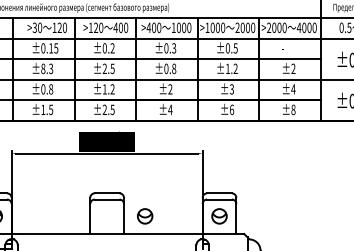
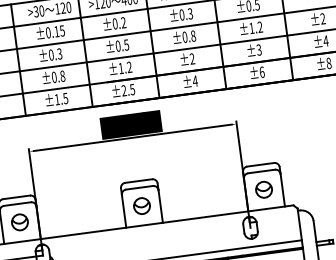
text: (43, 68) -> (51, 54), ±8.3 -> ±0.3
text: (104, 68) -> (117, 45), ±2.5 -> ±0.5
part: (145, 216) -> (142, 206), moved

